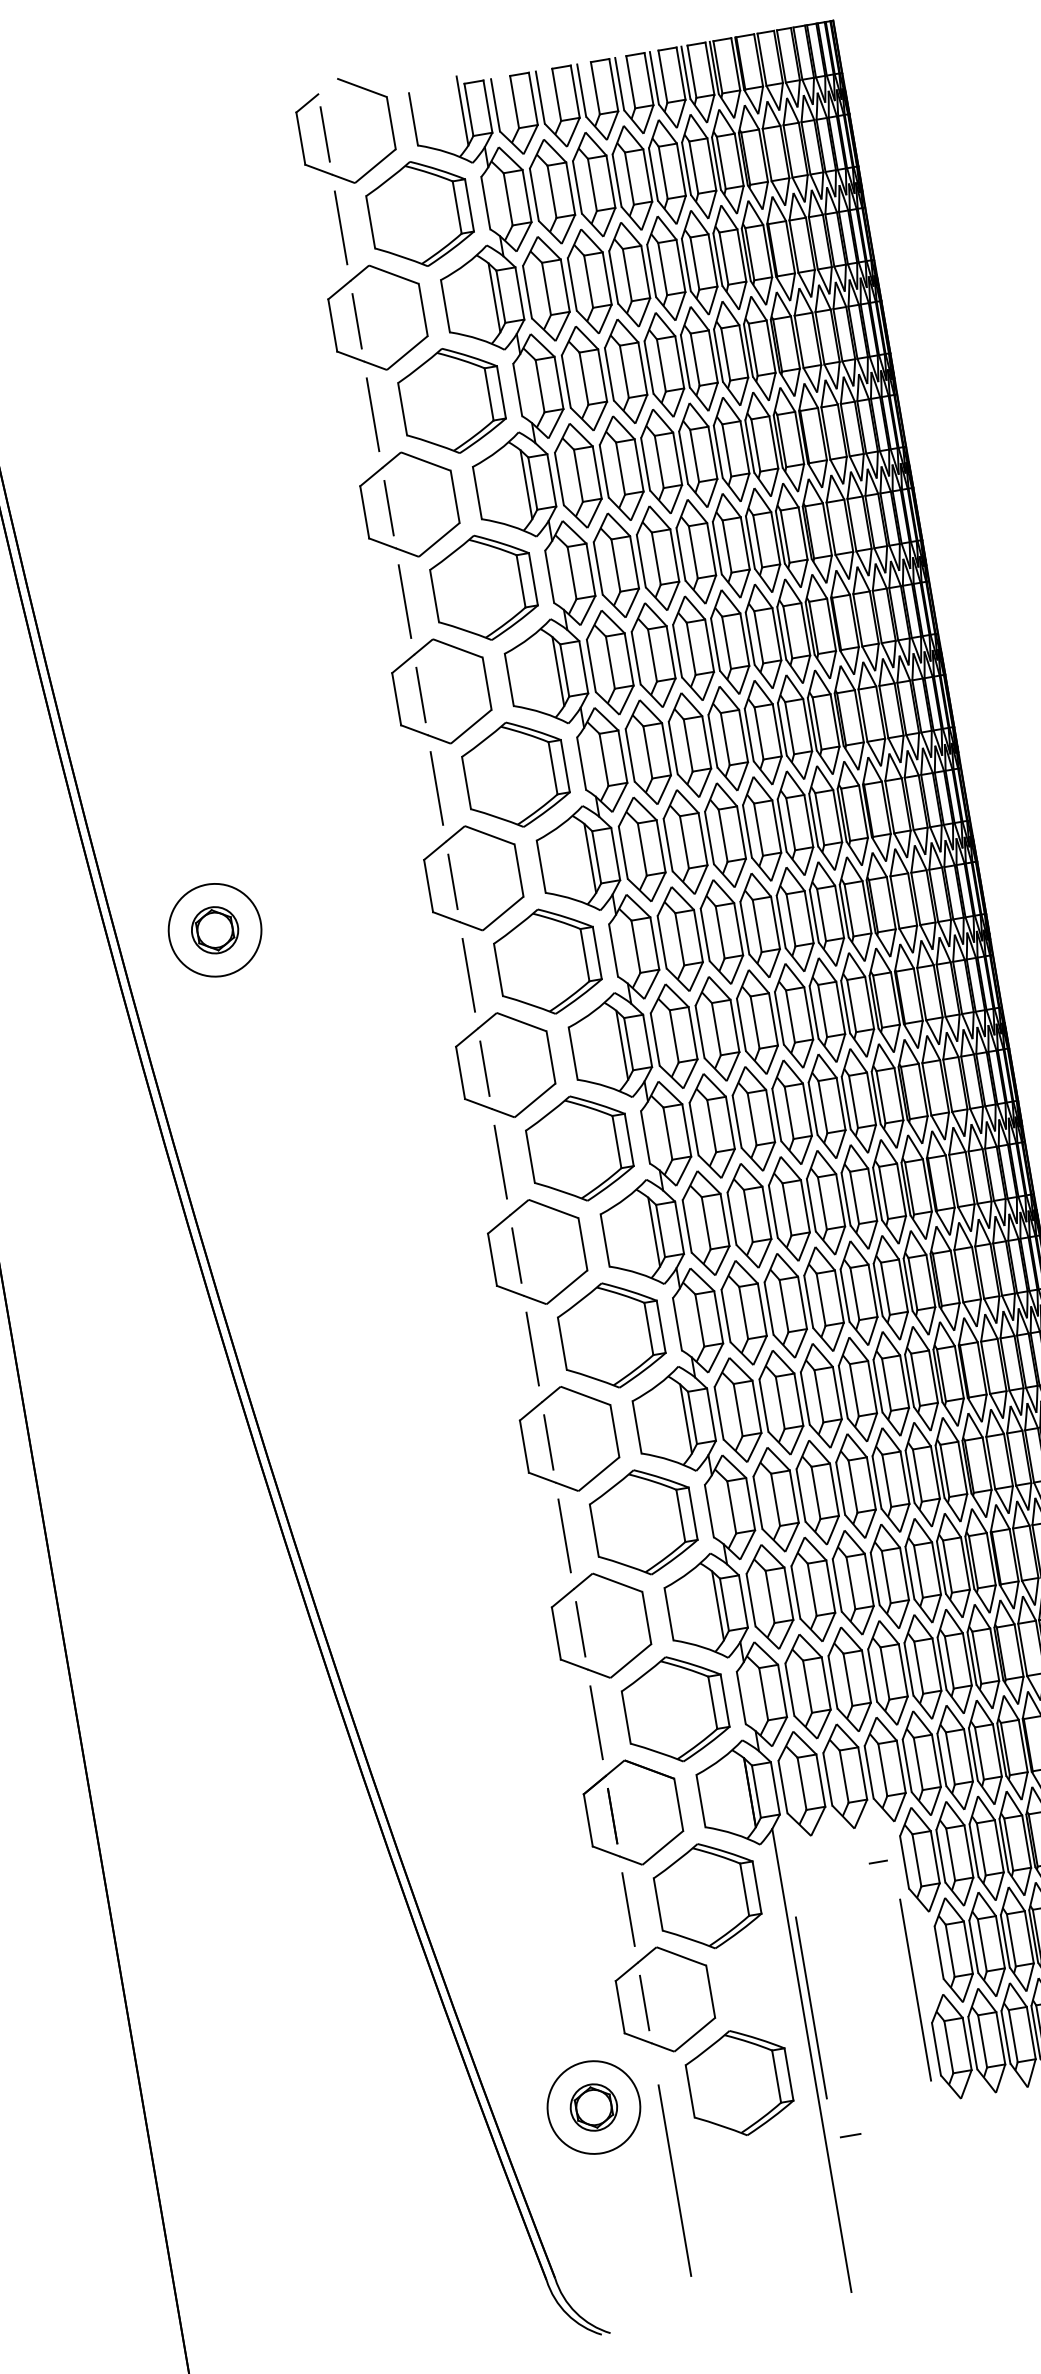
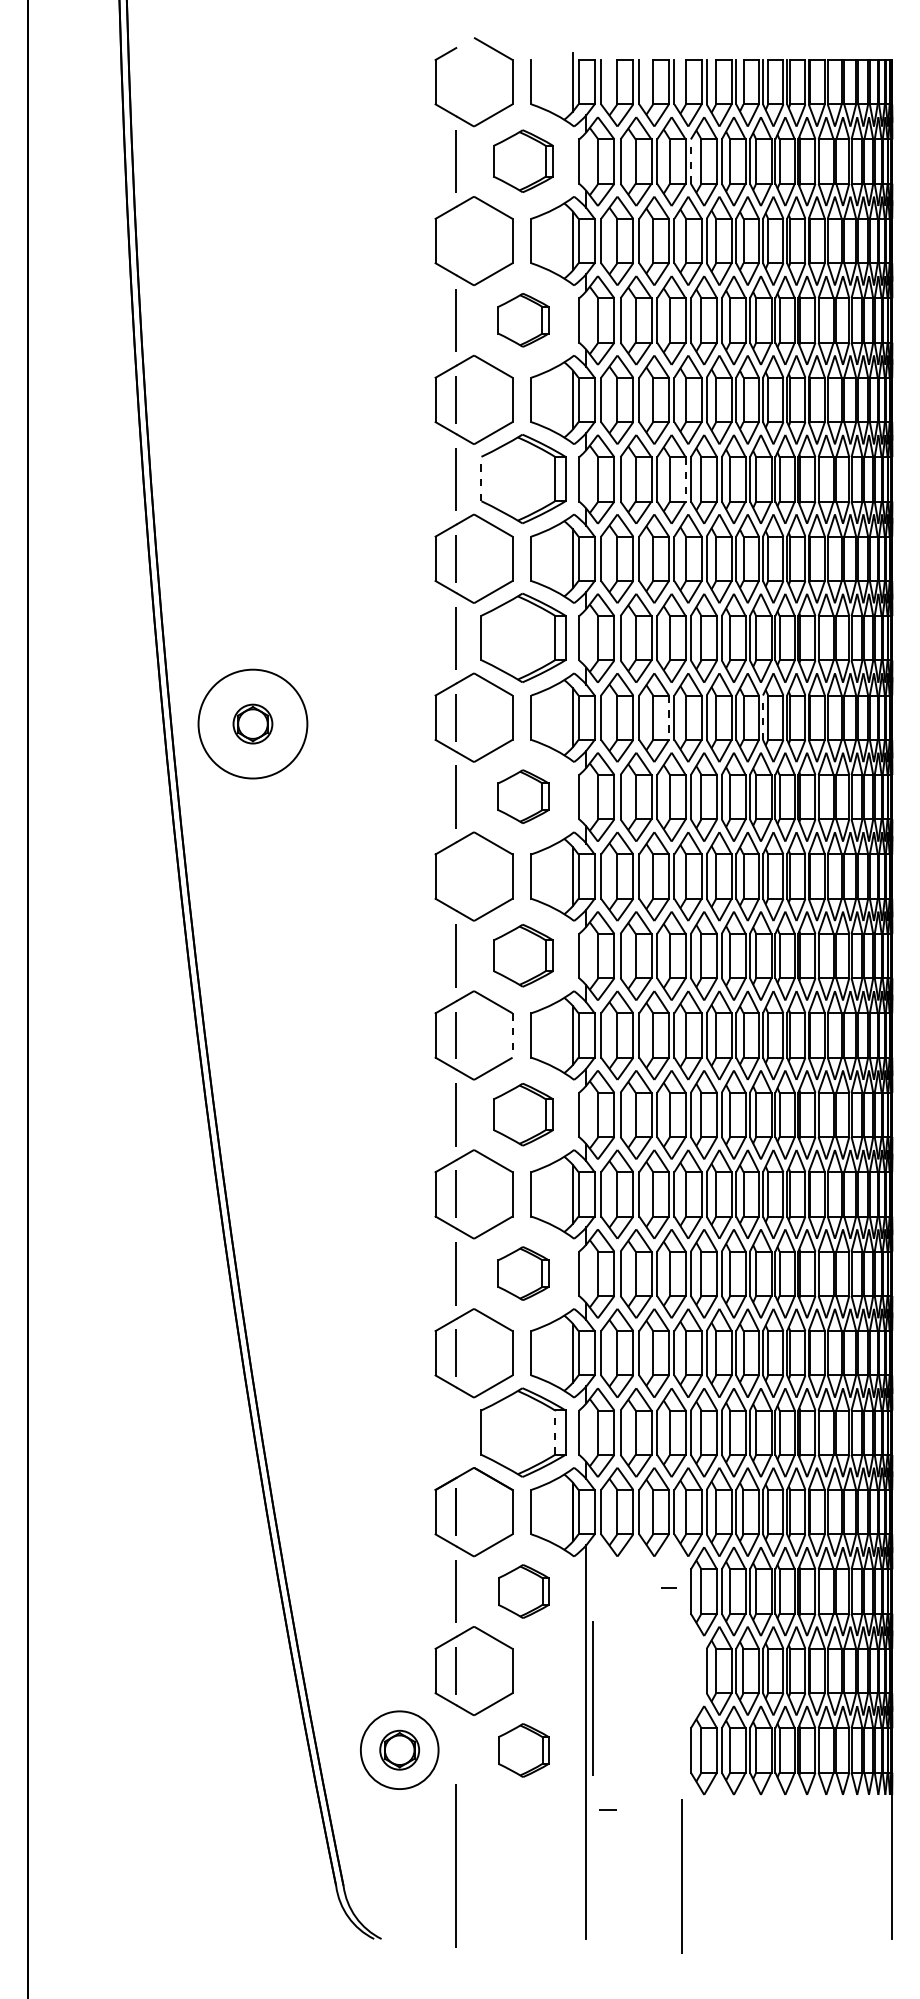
line: (325, 134) -> (456, 82), removed
line: (616, 180) -> (690, 161), solid -> dashed
part: (420, 214) -> (523, 161), size x0.7
line: (356, 320) -> (455, 240), removed
part: (452, 401) -> (523, 320), size x0.6
line: (674, 555) -> (685, 479), solid -> dashed
line: (434, 595) -> (481, 478), solid -> dashed
line: (814, 819) -> (763, 717), solid -> dashed
line: (702, 840) -> (668, 718), solid -> dashed
circle: (214, 929) -> (252, 723), size x1.4
part: (547, 961) -> (523, 796), size x0.6
line: (485, 1068) -> (456, 876), removed
part: (579, 1148) -> (523, 955), size x0.7
line: (582, 1244) -> (512, 1035), solid -> dashed
part: (611, 1335) -> (523, 1114), size x0.7
part: (643, 1522) -> (523, 1273), size x0.6
line: (713, 1702) -> (555, 1432), solid -> dashed
line: (596, 1722) -> (456, 1432), removed
part: (707, 1895) -> (523, 1591), size x0.6
line: (914, 1990) -> (681, 1876), moved
part: (739, 2082) -> (523, 1750), size x0.6
line: (673, 2180) -> (455, 1865), moved

